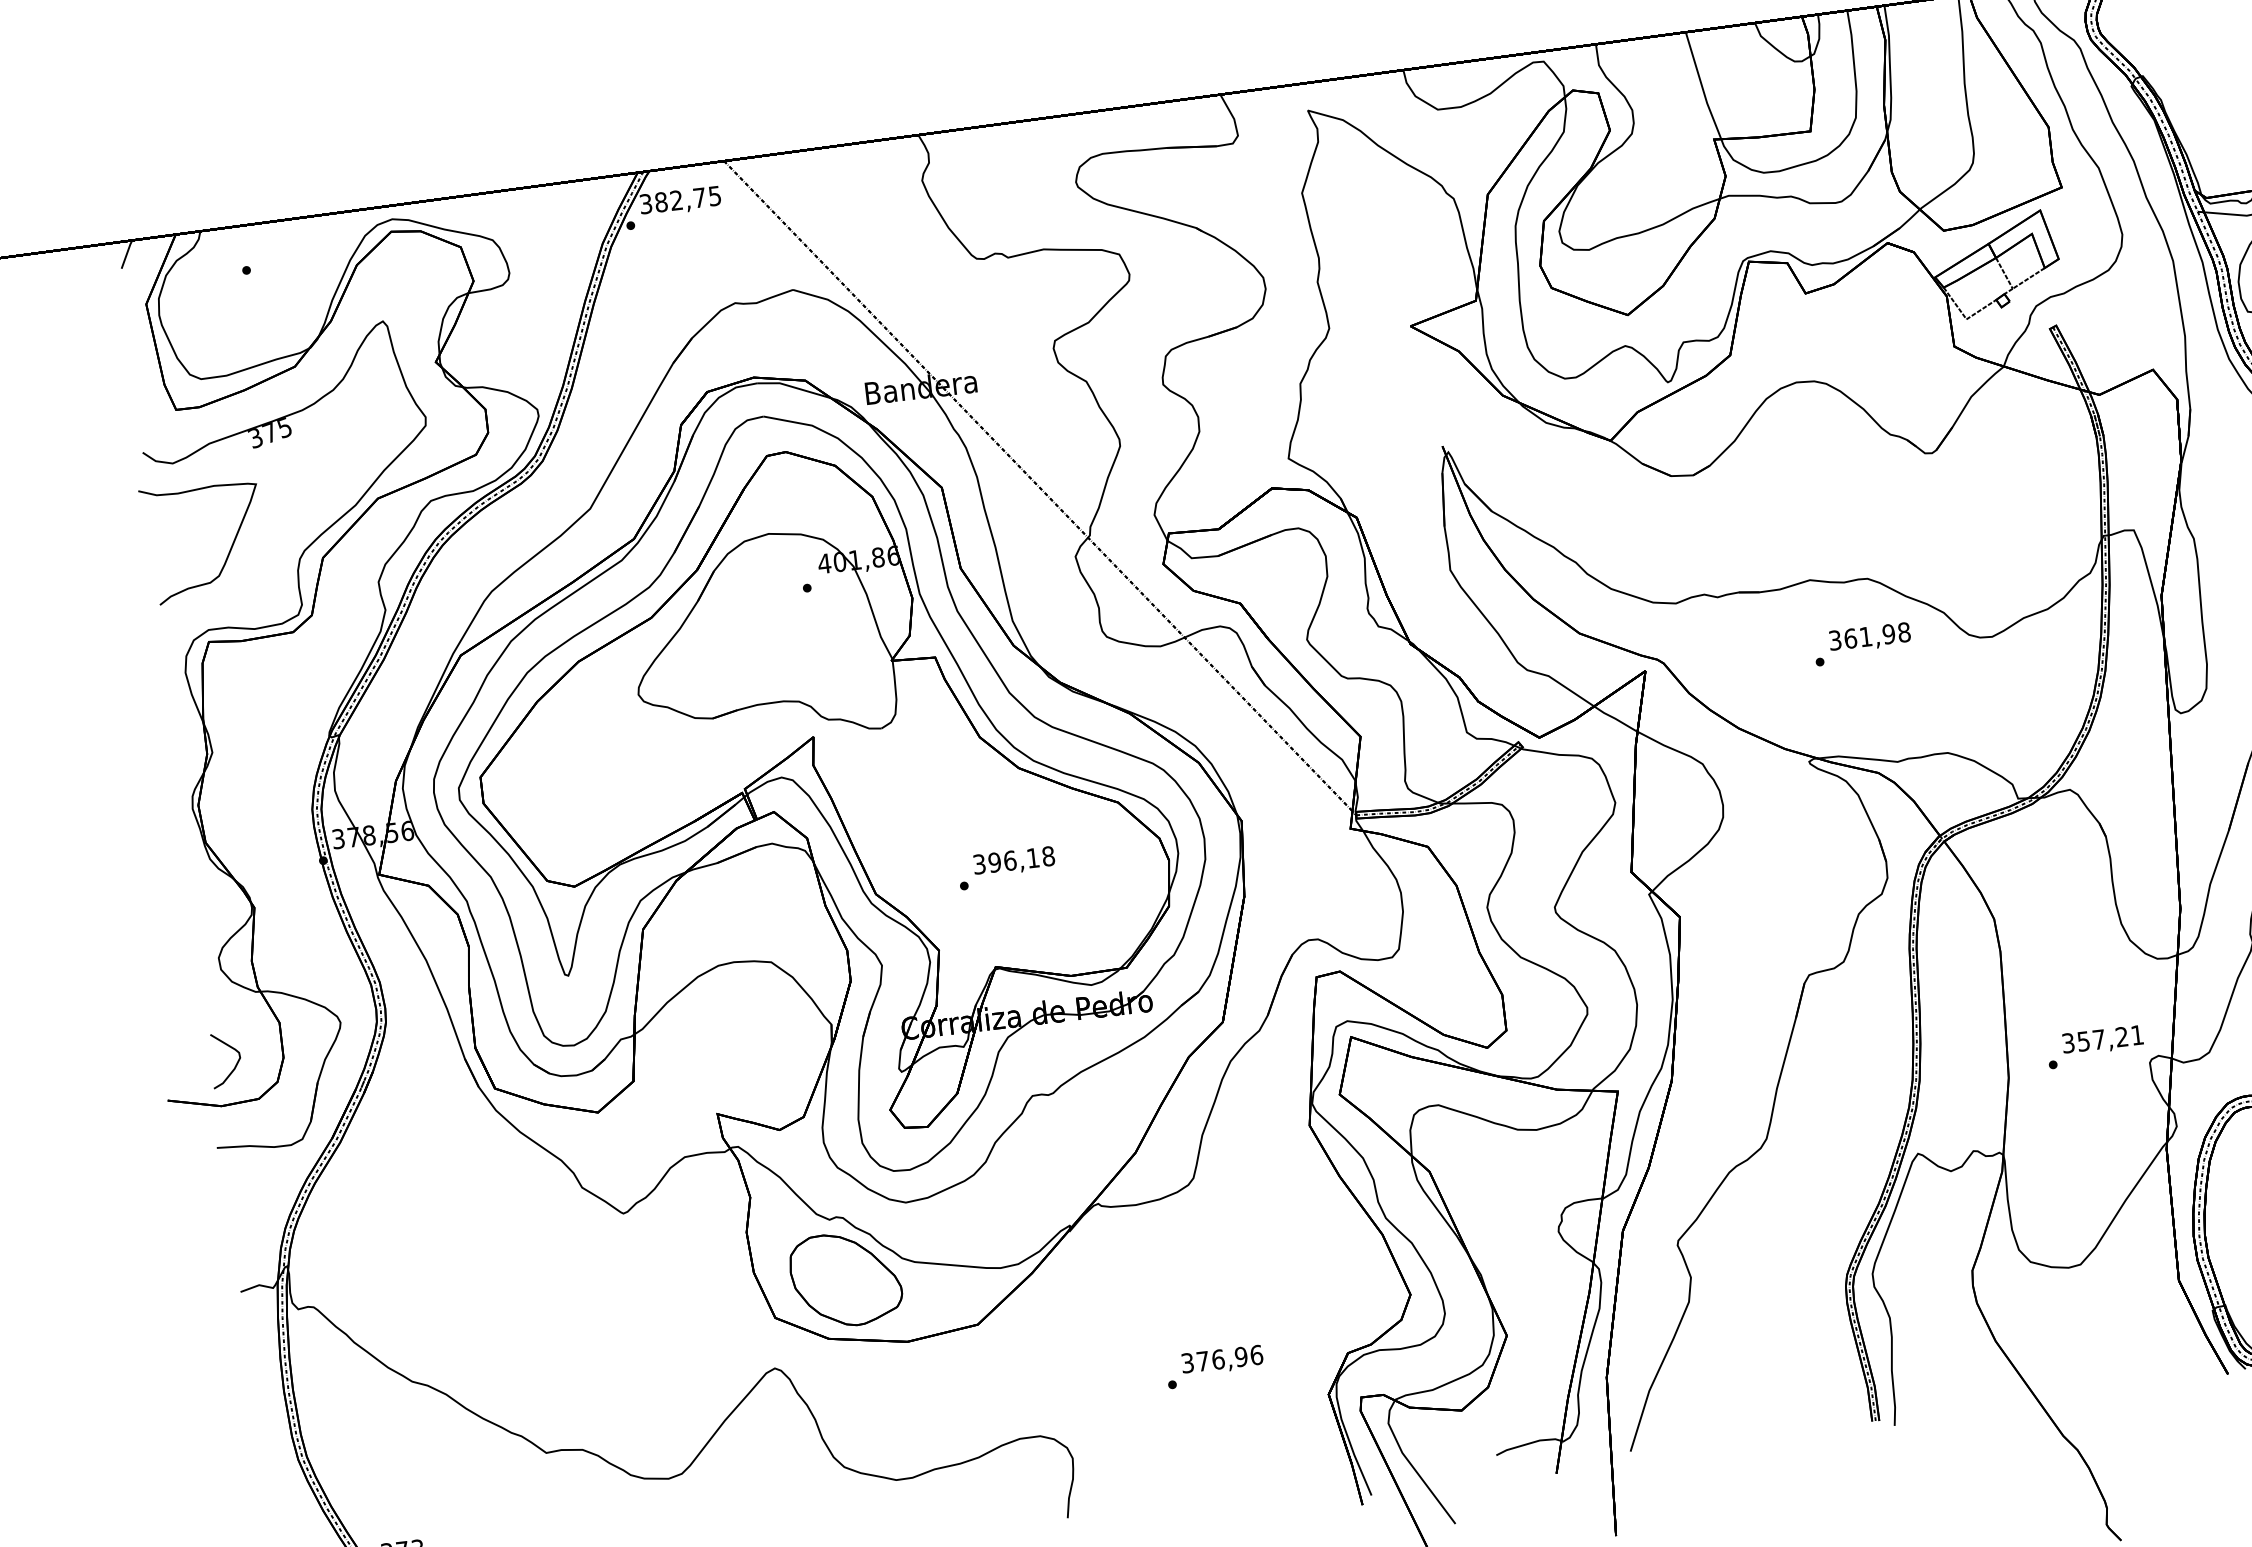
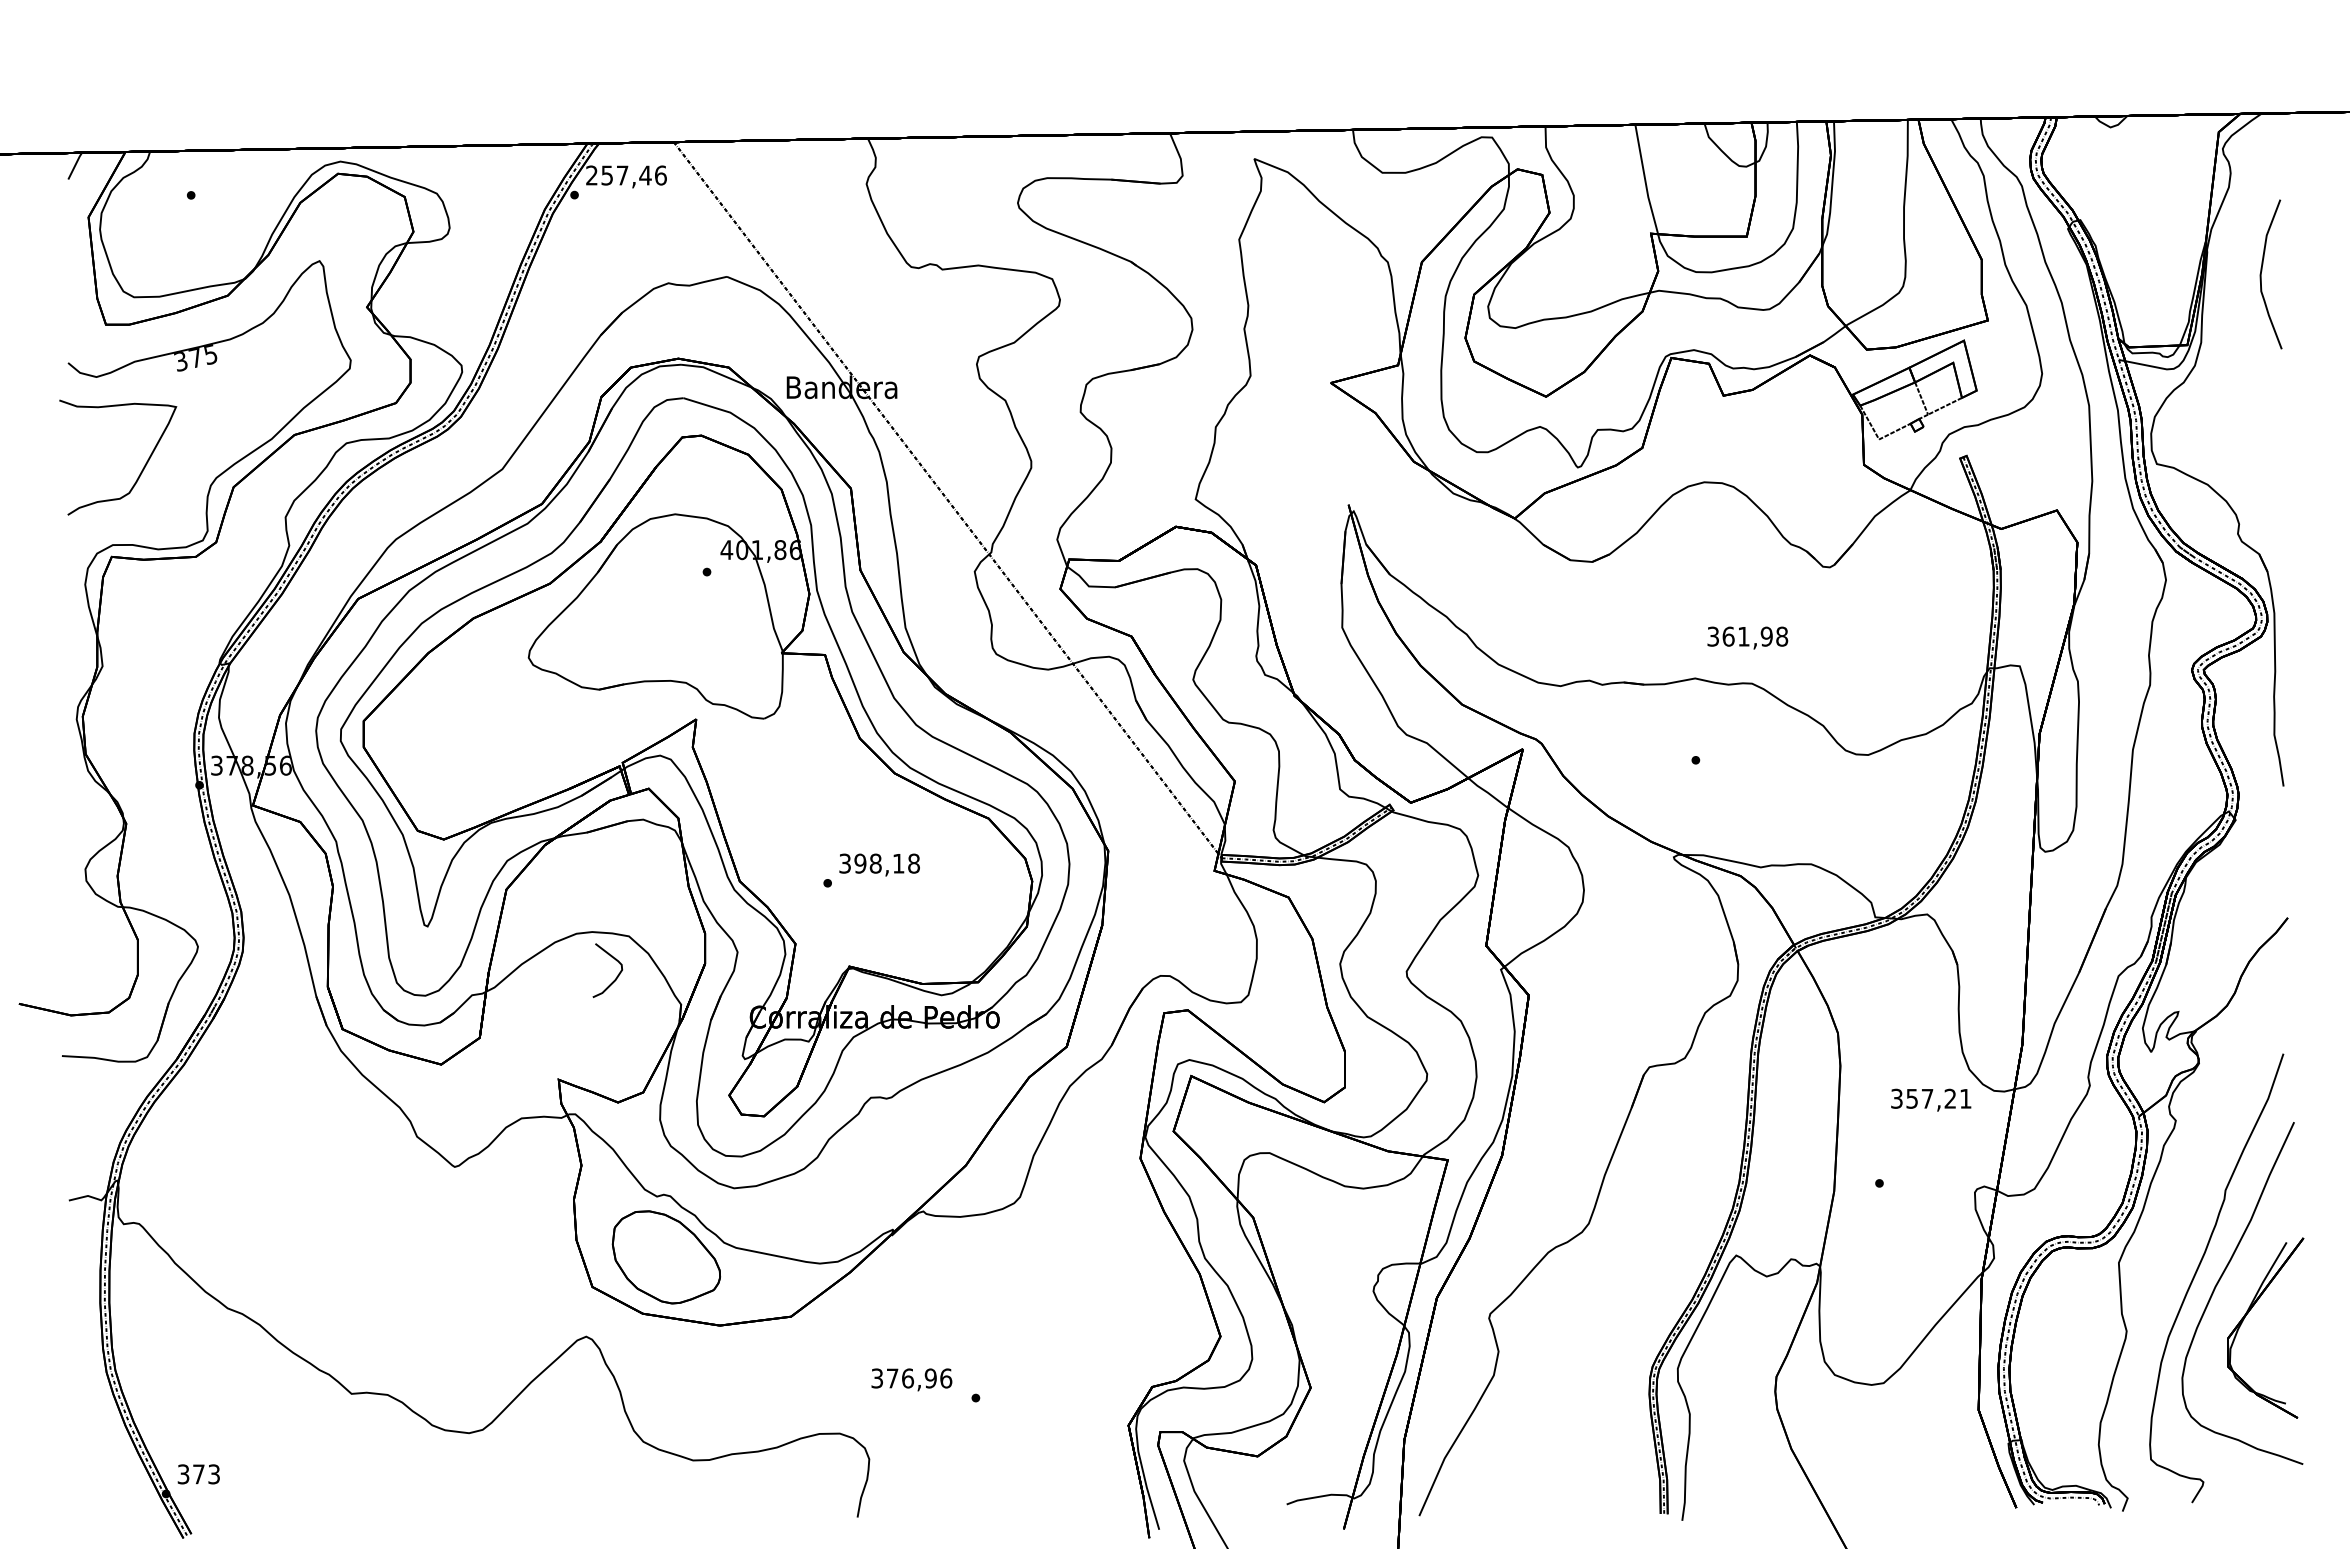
text: (680, 200) -> (626, 175), 382,75 -> 257,46
text: (1869, 637) -> (1747, 637), moved
text: (1009, 860) -> (875, 863), 396,18 -> 398,18
text: (2103, 1039) -> (1931, 1099), moved
curve: (235, 1065) -> (616, 976), moved
text: (1222, 1360) -> (911, 1379), moved

